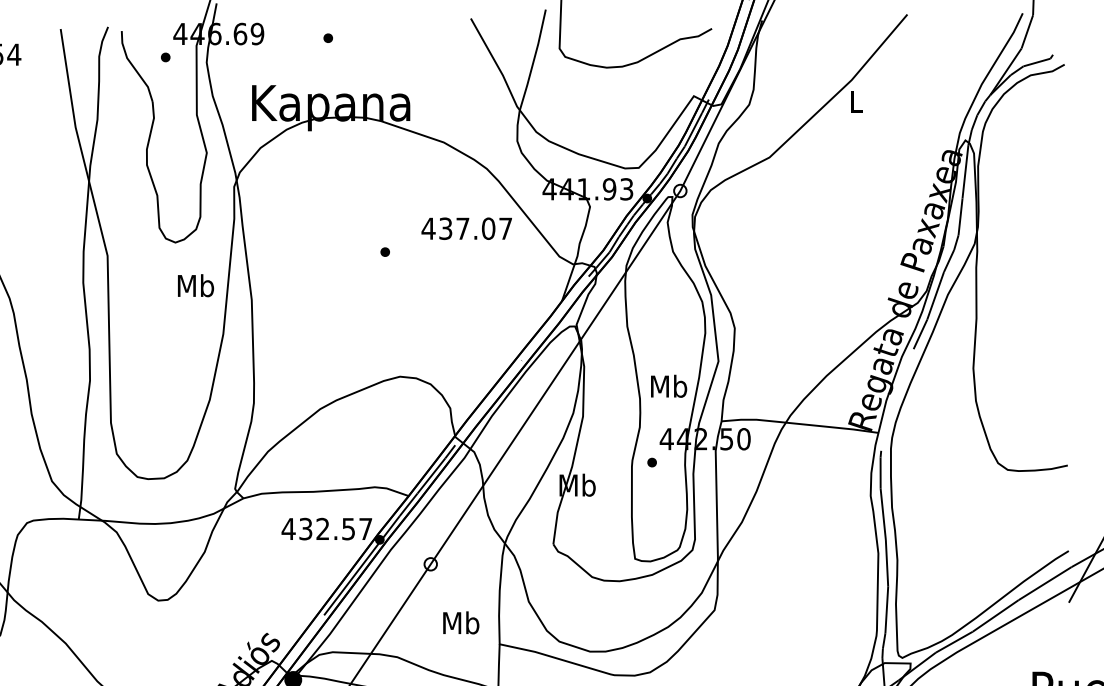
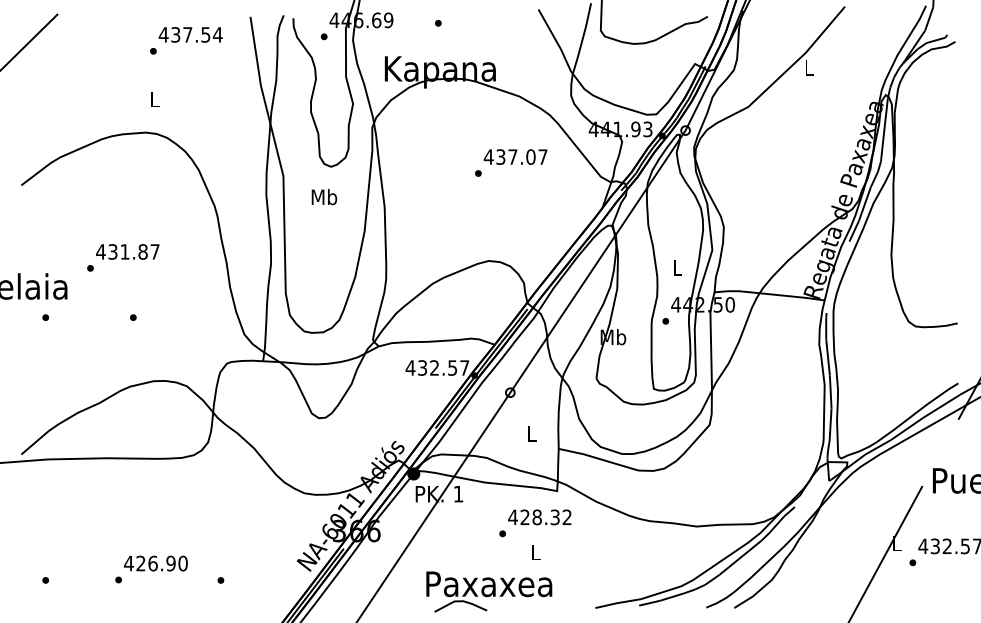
text: (466, 227) -> (515, 156), moved
text: (196, 286) -> (324, 197), moved
text: (668, 385) -> (677, 267), Mb -> L
text: (460, 622) -> (531, 433), Mb -> L

